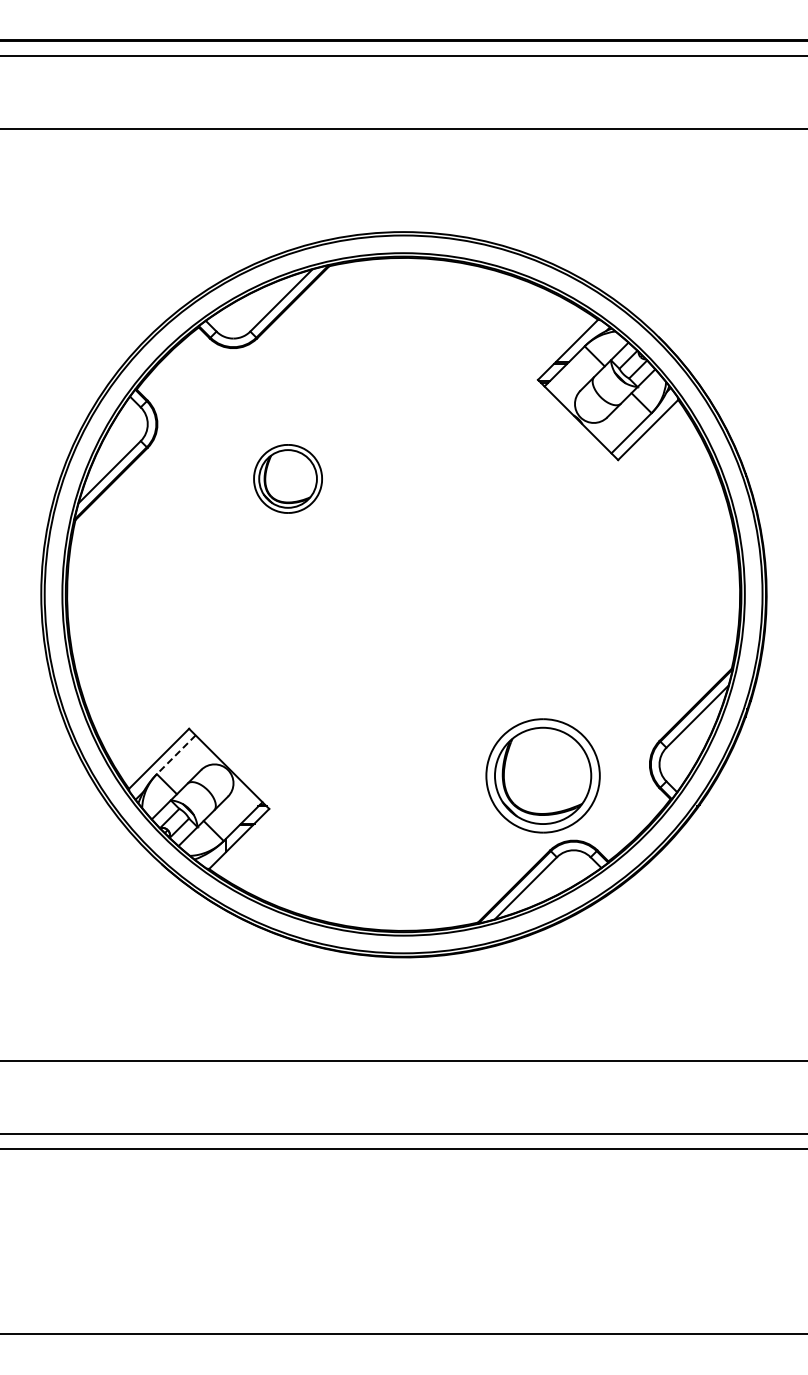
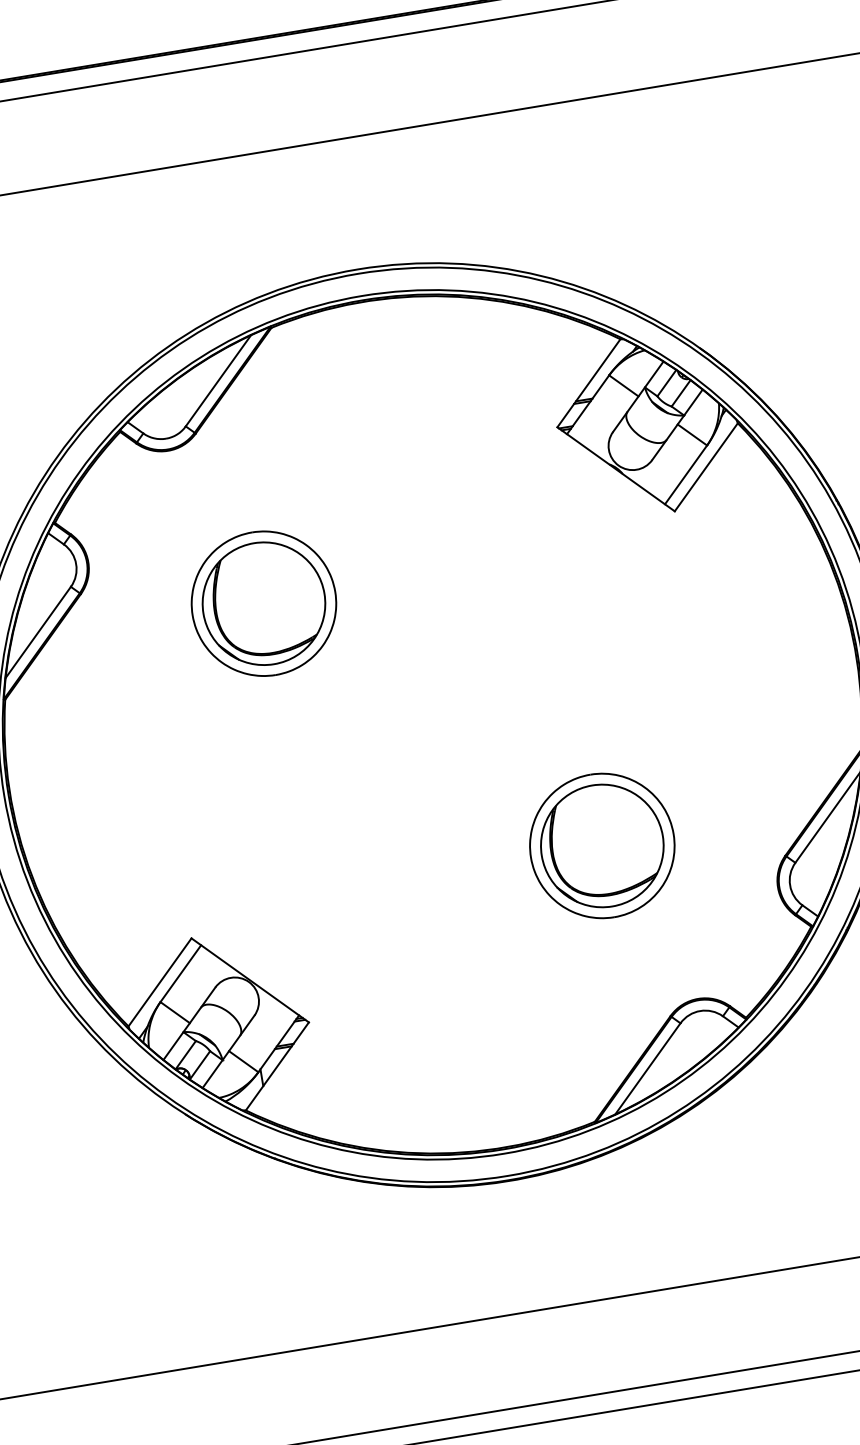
part: (287, 478) -> (263, 603), size x1.67
line: (175, 755) -> (179, 974), dashed -> solid
part: (542, 775) -> (601, 845), moved

